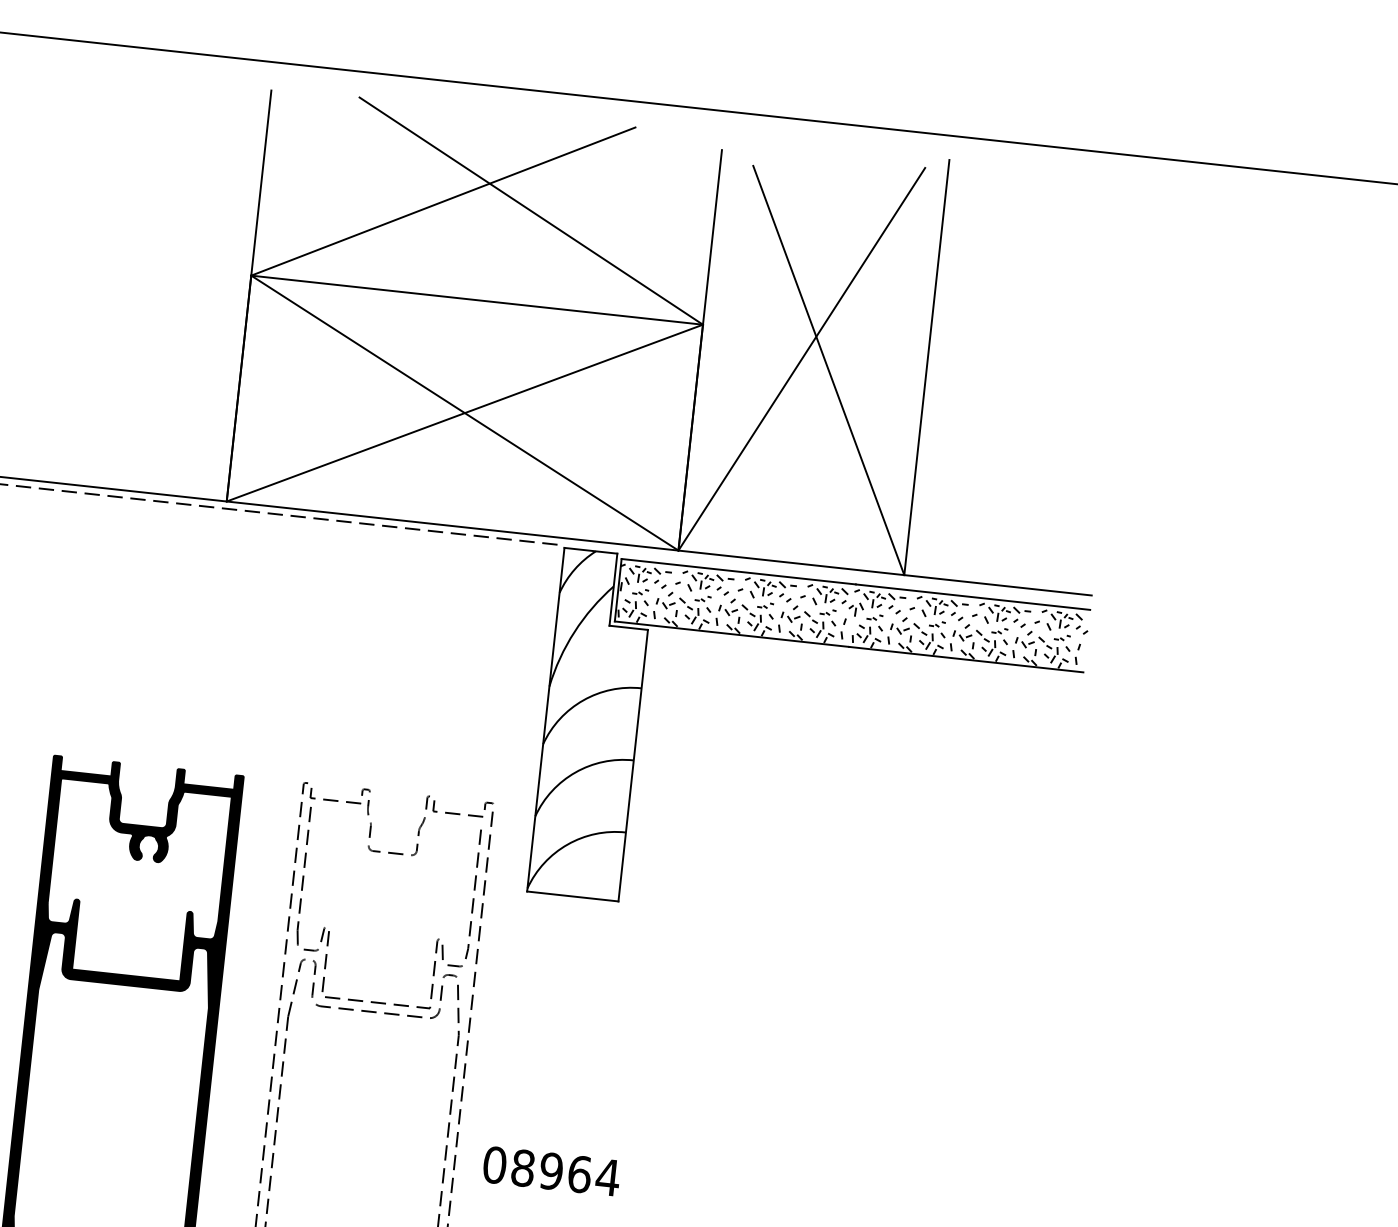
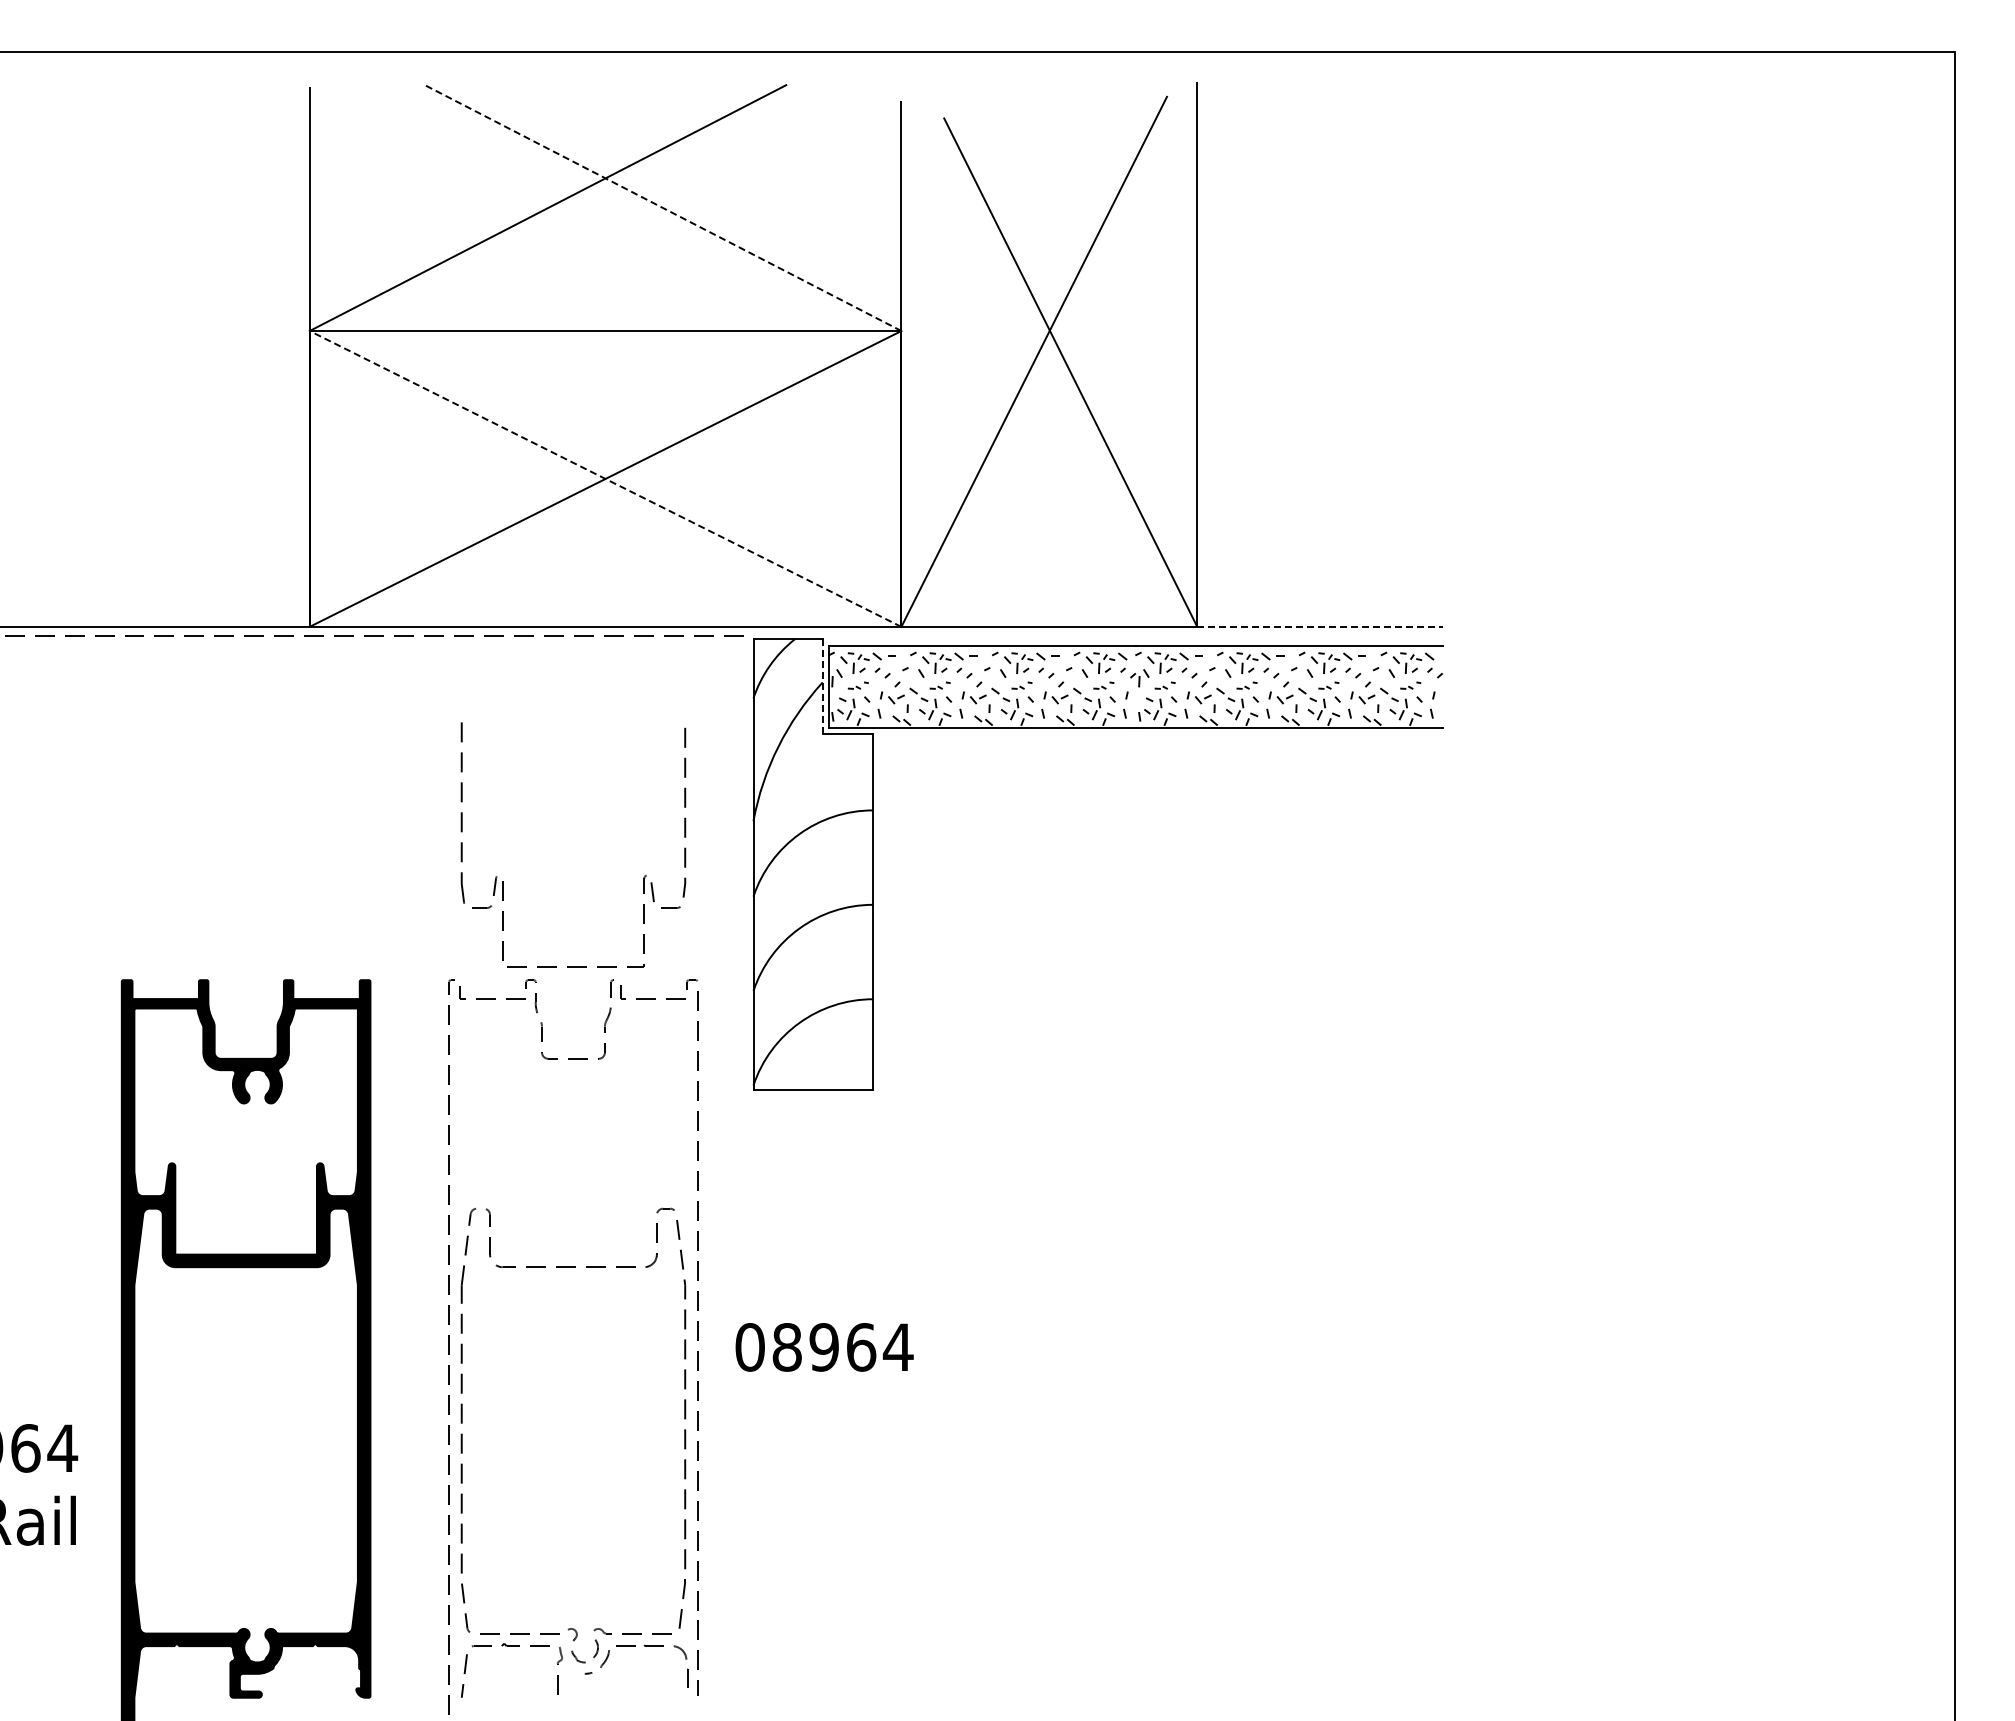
line: (530, 210) -> (662, 207), solid -> dashed
line: (464, 412) -> (605, 478), solid -> dashed
line: (998, 585) -> (1320, 626), solid -> dashed
line: (613, 589) -> (822, 686), solid -> dashed
part: (436, 939) -> (643, 876), moved
text: (551, 1171) -> (824, 1347), moved

